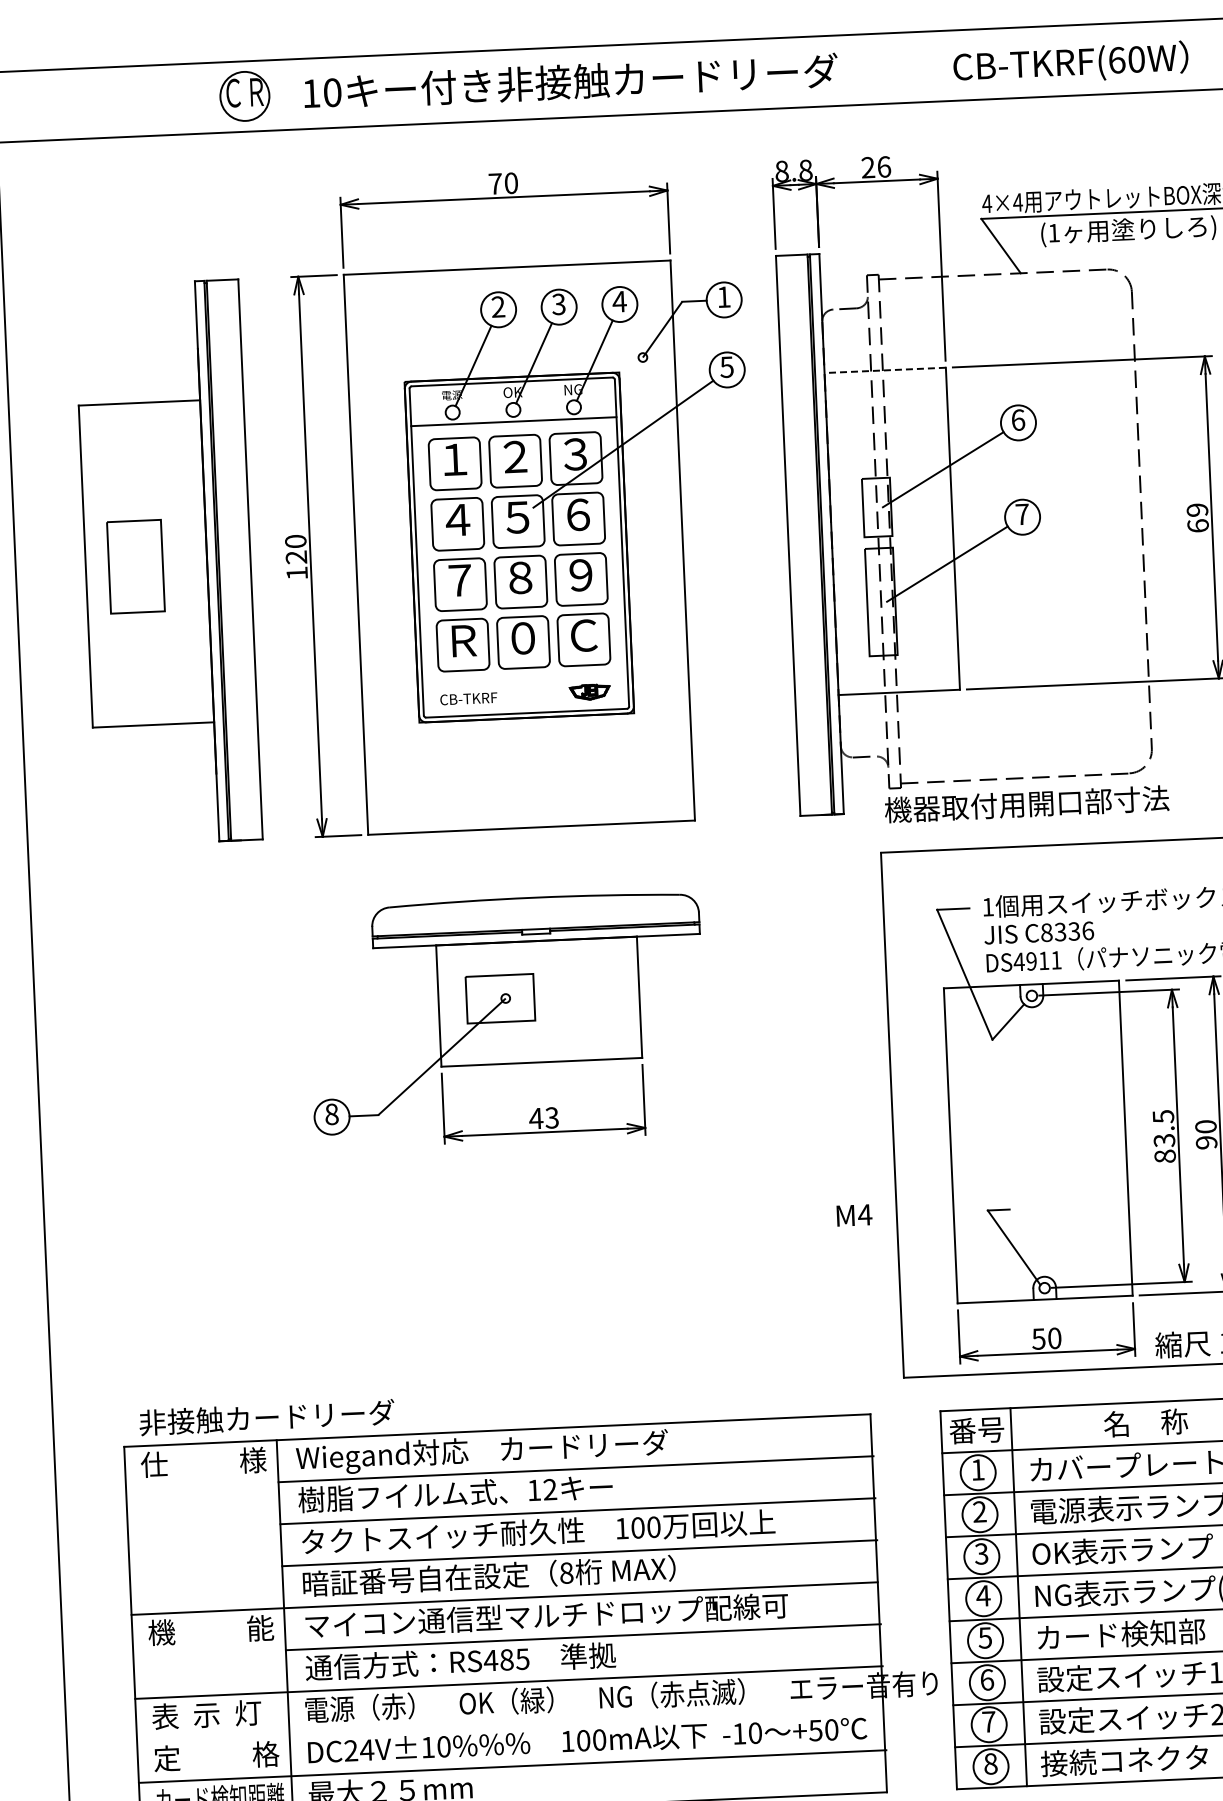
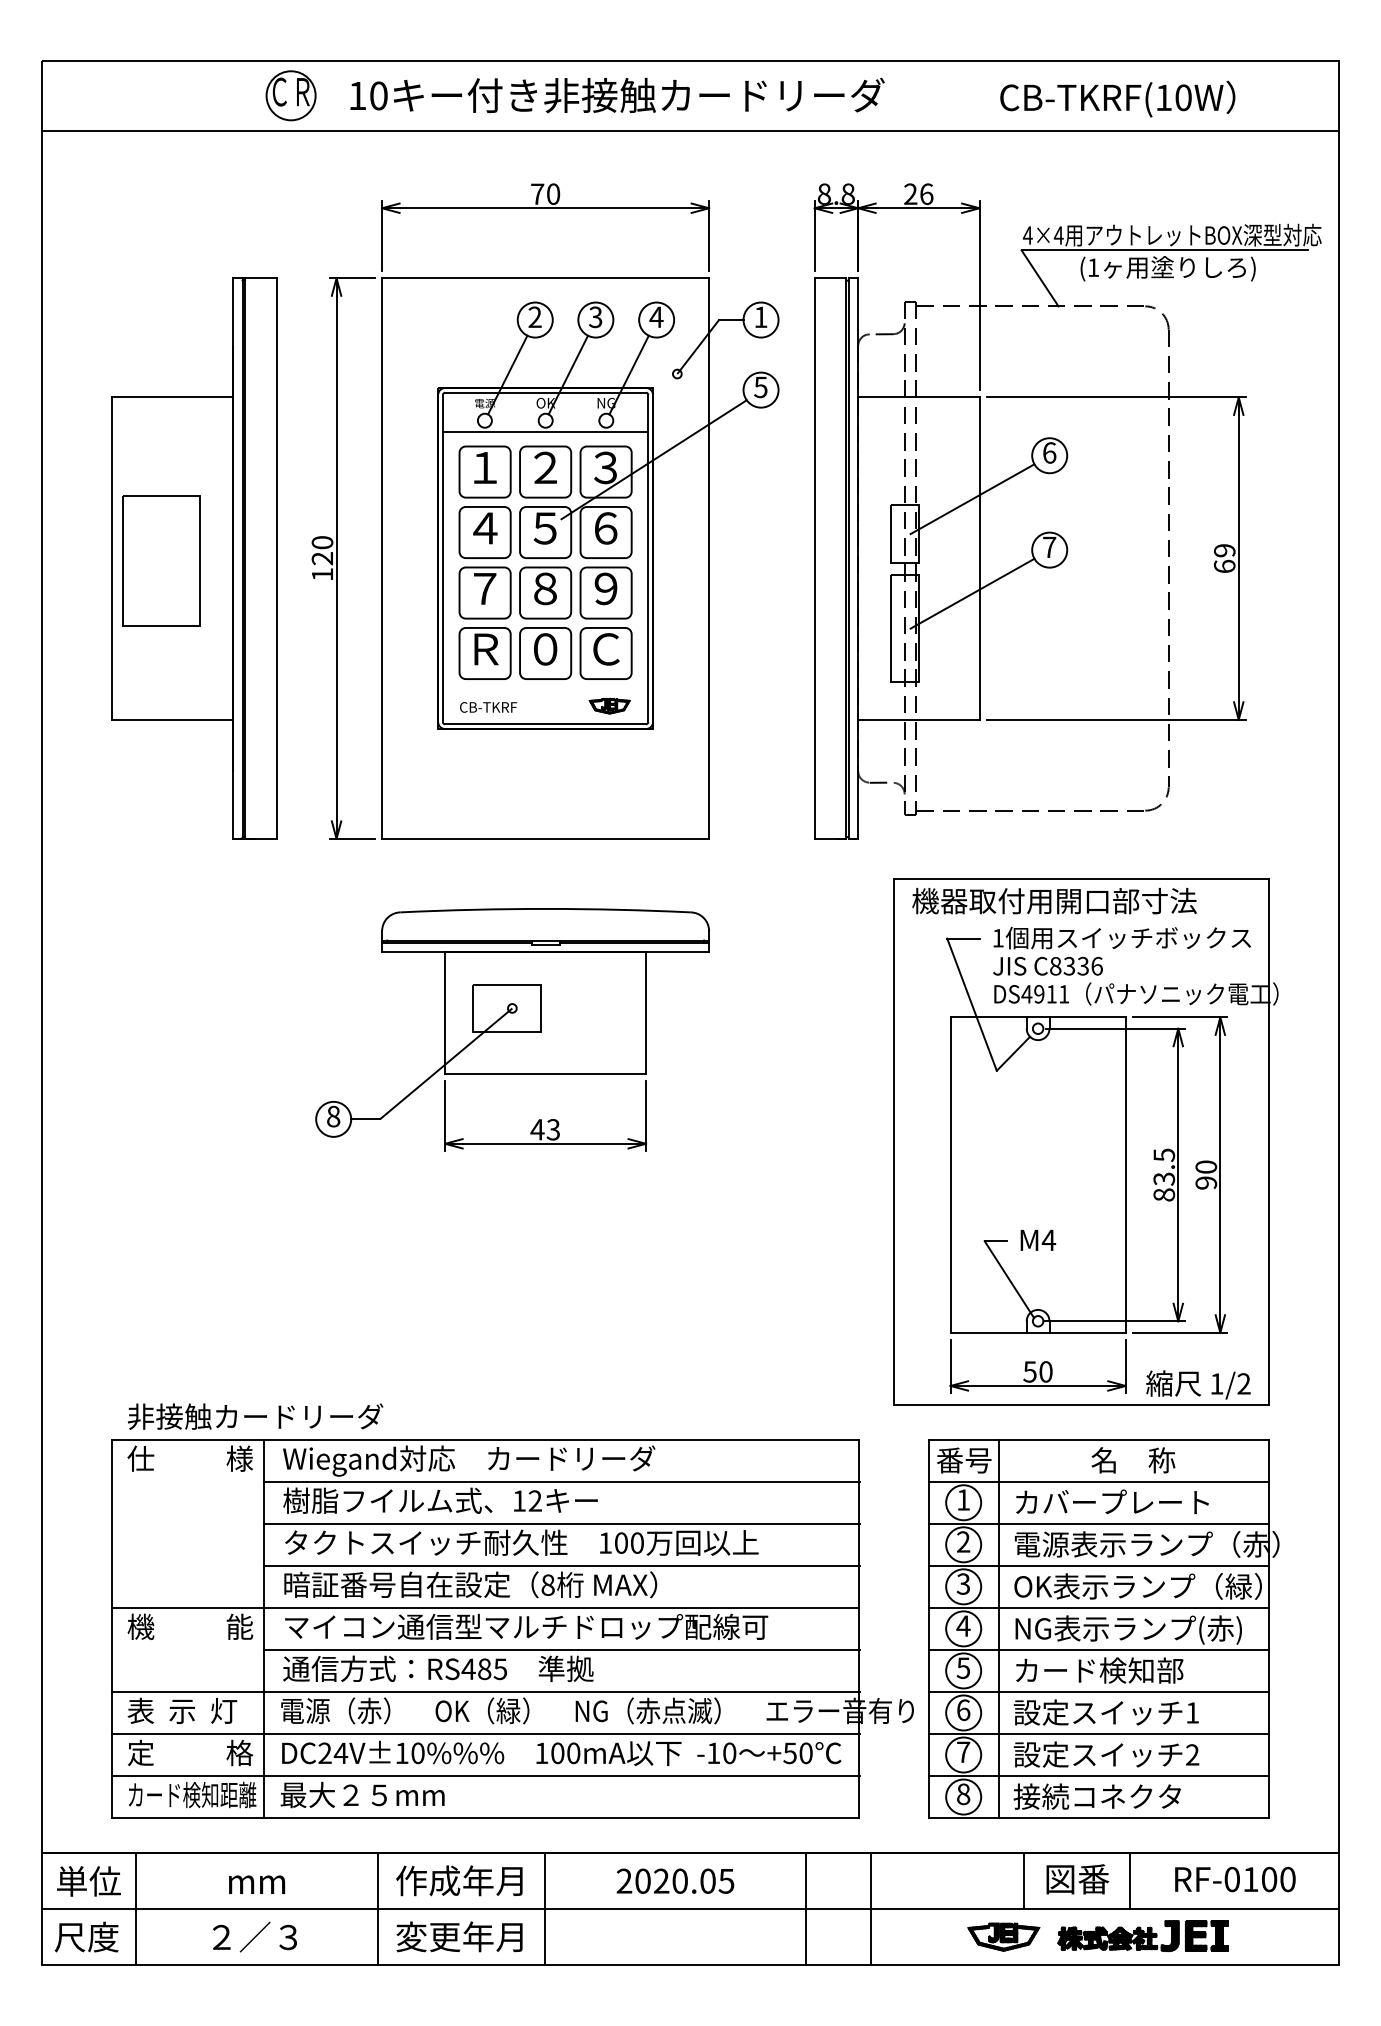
text: (1117, 60) -> (1164, 97), CB-TKRF(60W -> CB-TKRF(10W
line: (884, 370) -> (918, 397), dashed -> solid
part: (135, 566) -> (161, 560), size x1.43
text: (1026, 804) -> (1054, 901), moved
text: (854, 1214) -> (1038, 1239), moved
line: (510, 1724) -> (485, 1733), added

